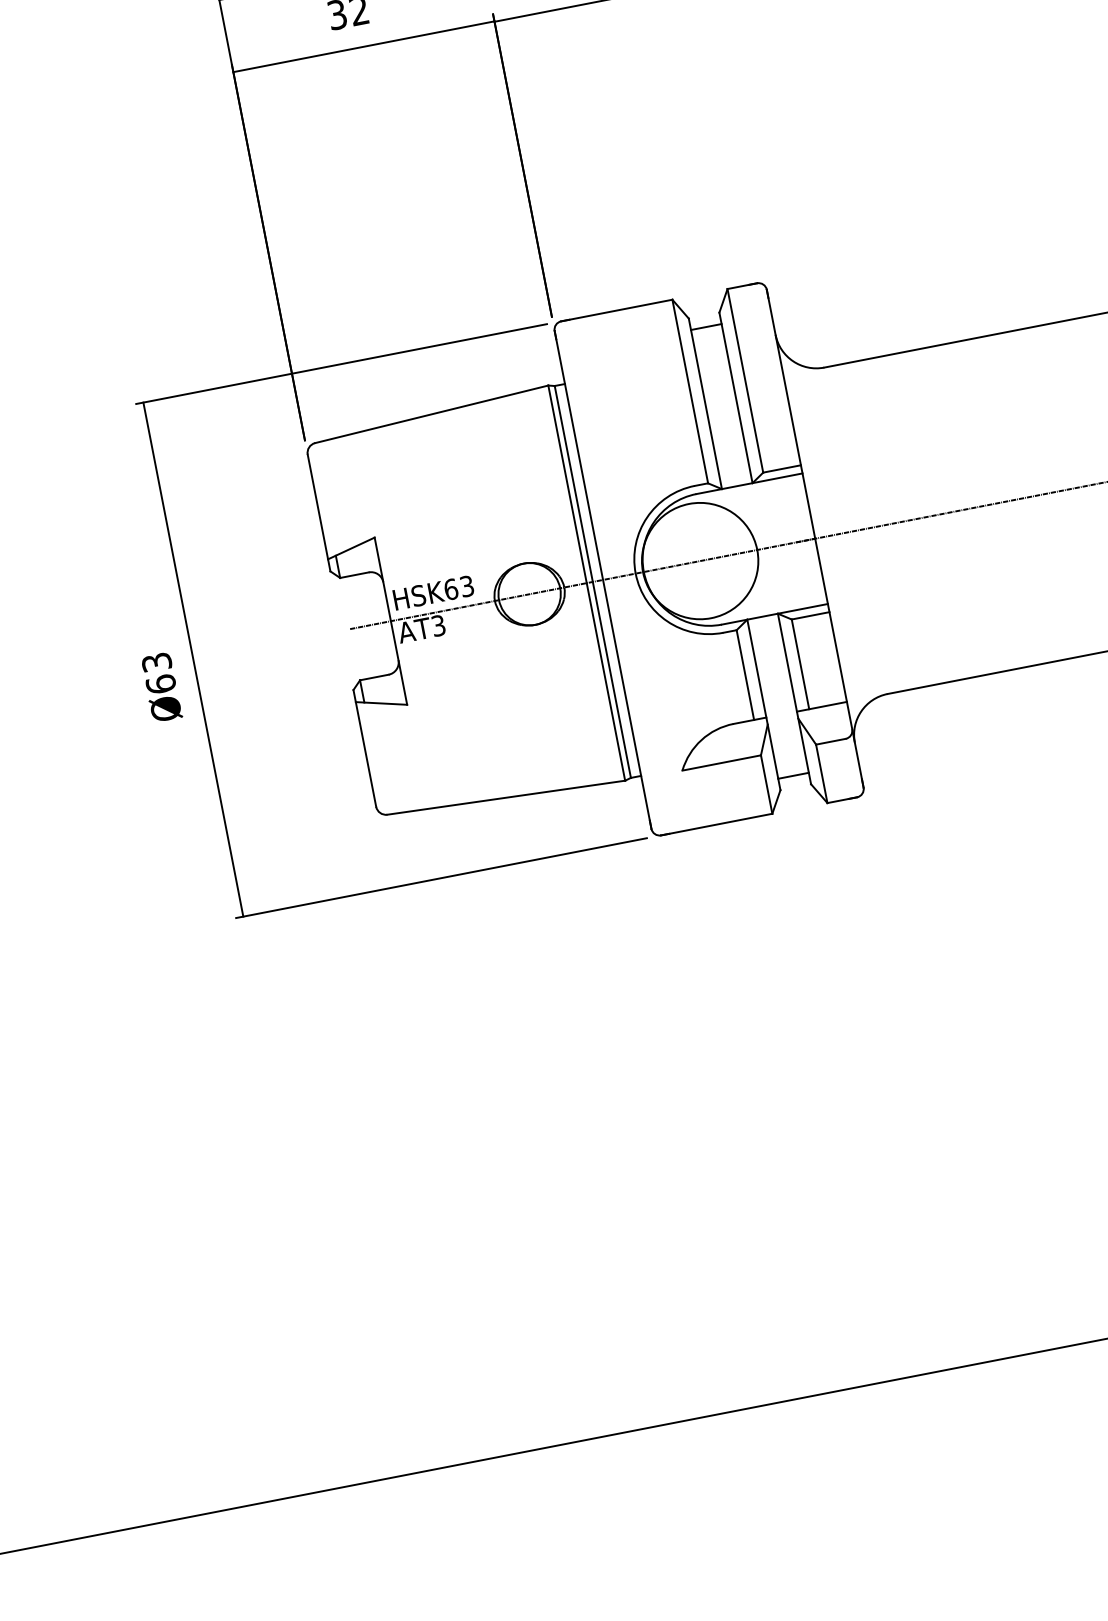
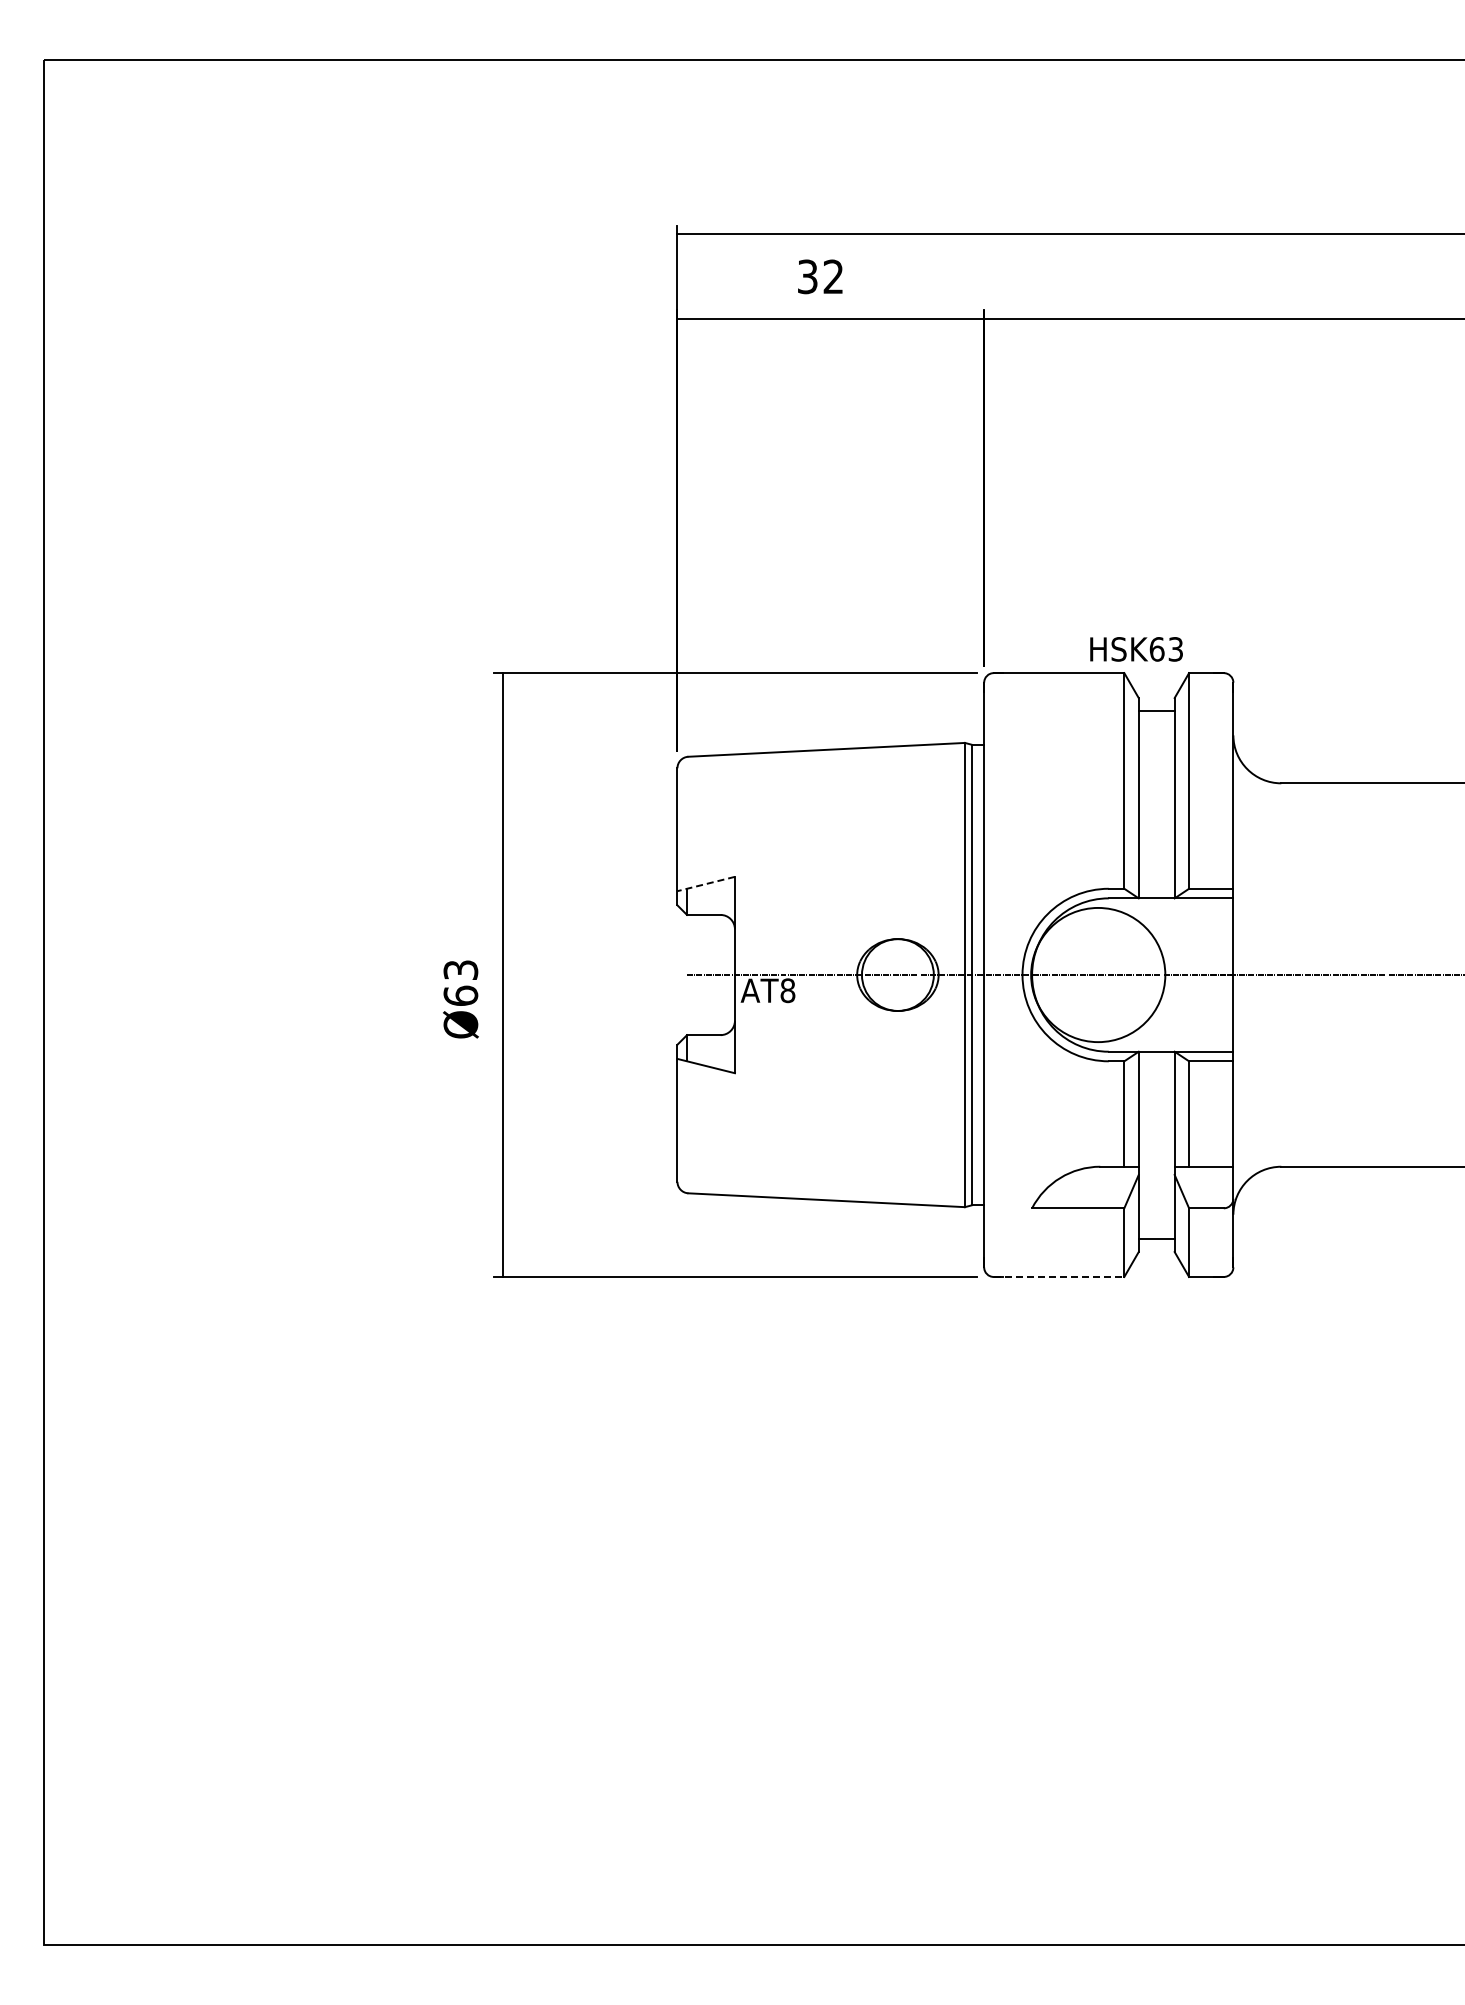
line: (351, 548) -> (706, 884), solid -> dashed
text: (433, 592) -> (1136, 649), moved
text: (438, 625) -> (787, 990), AT3 -> AT8
line: (717, 824) -> (1059, 1276), solid -> dashed

